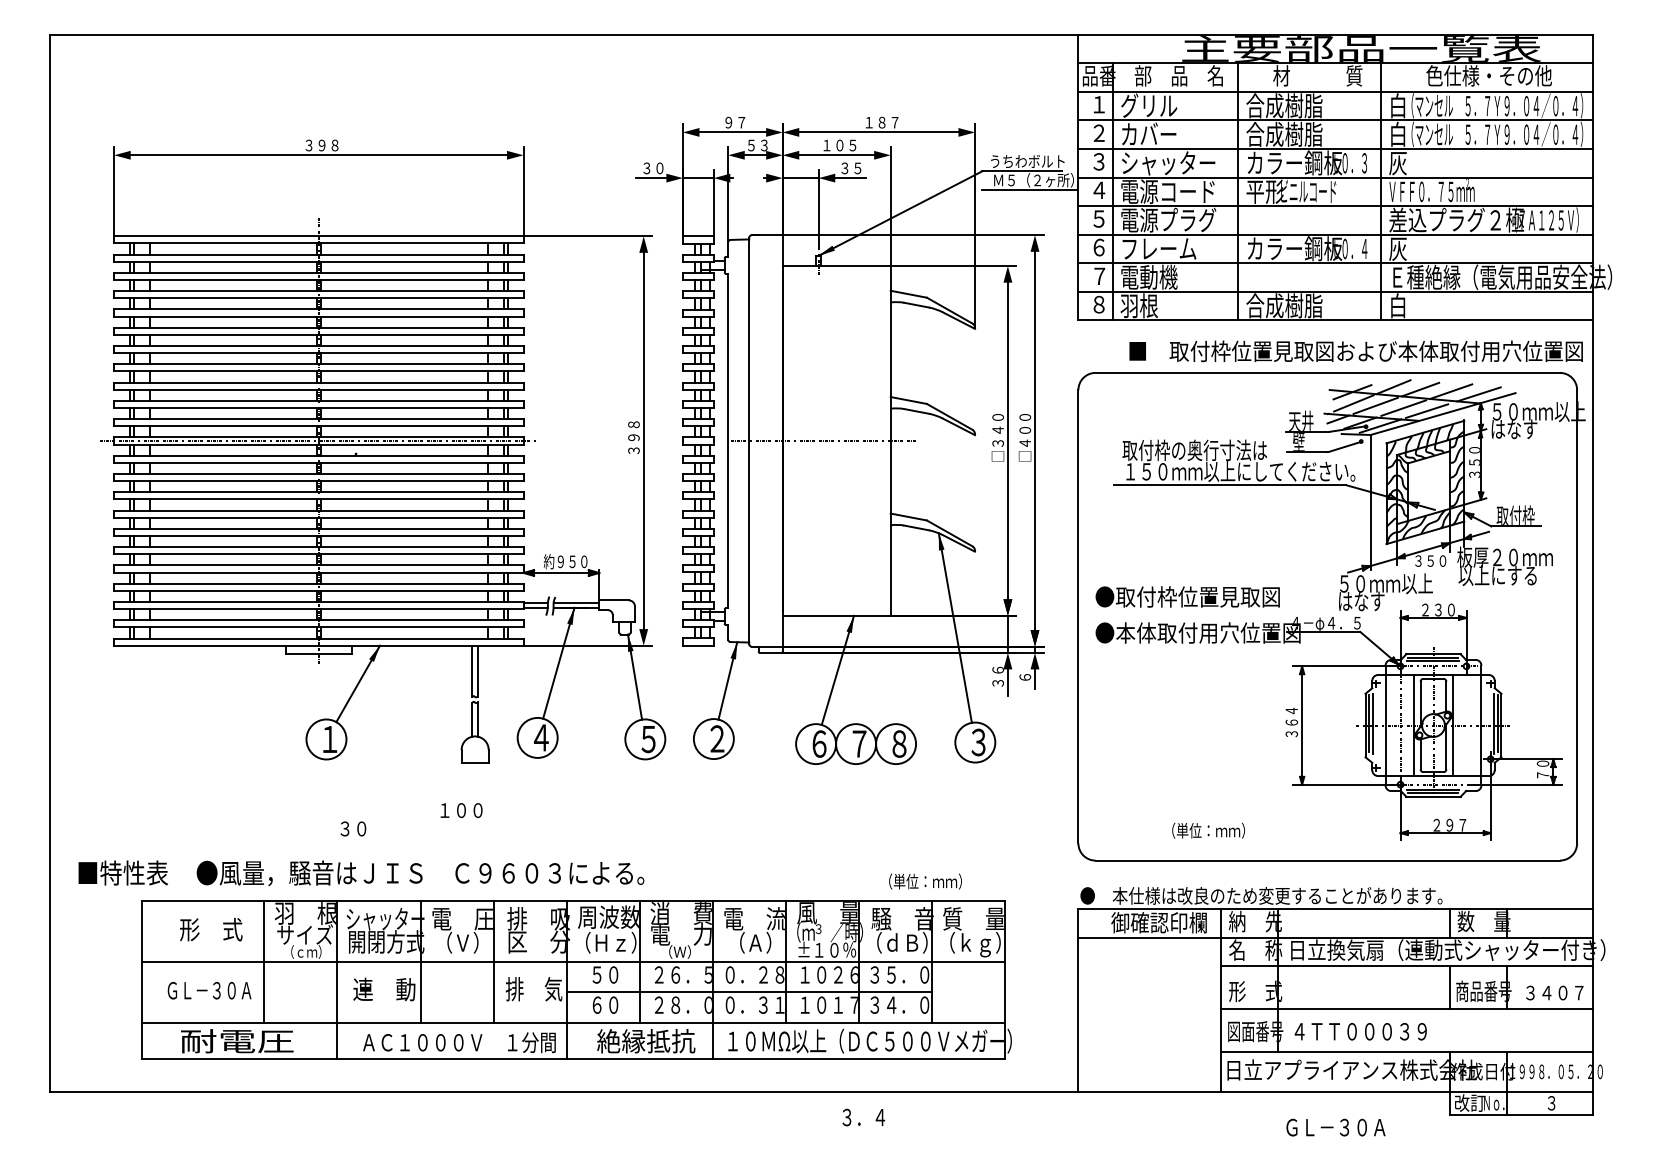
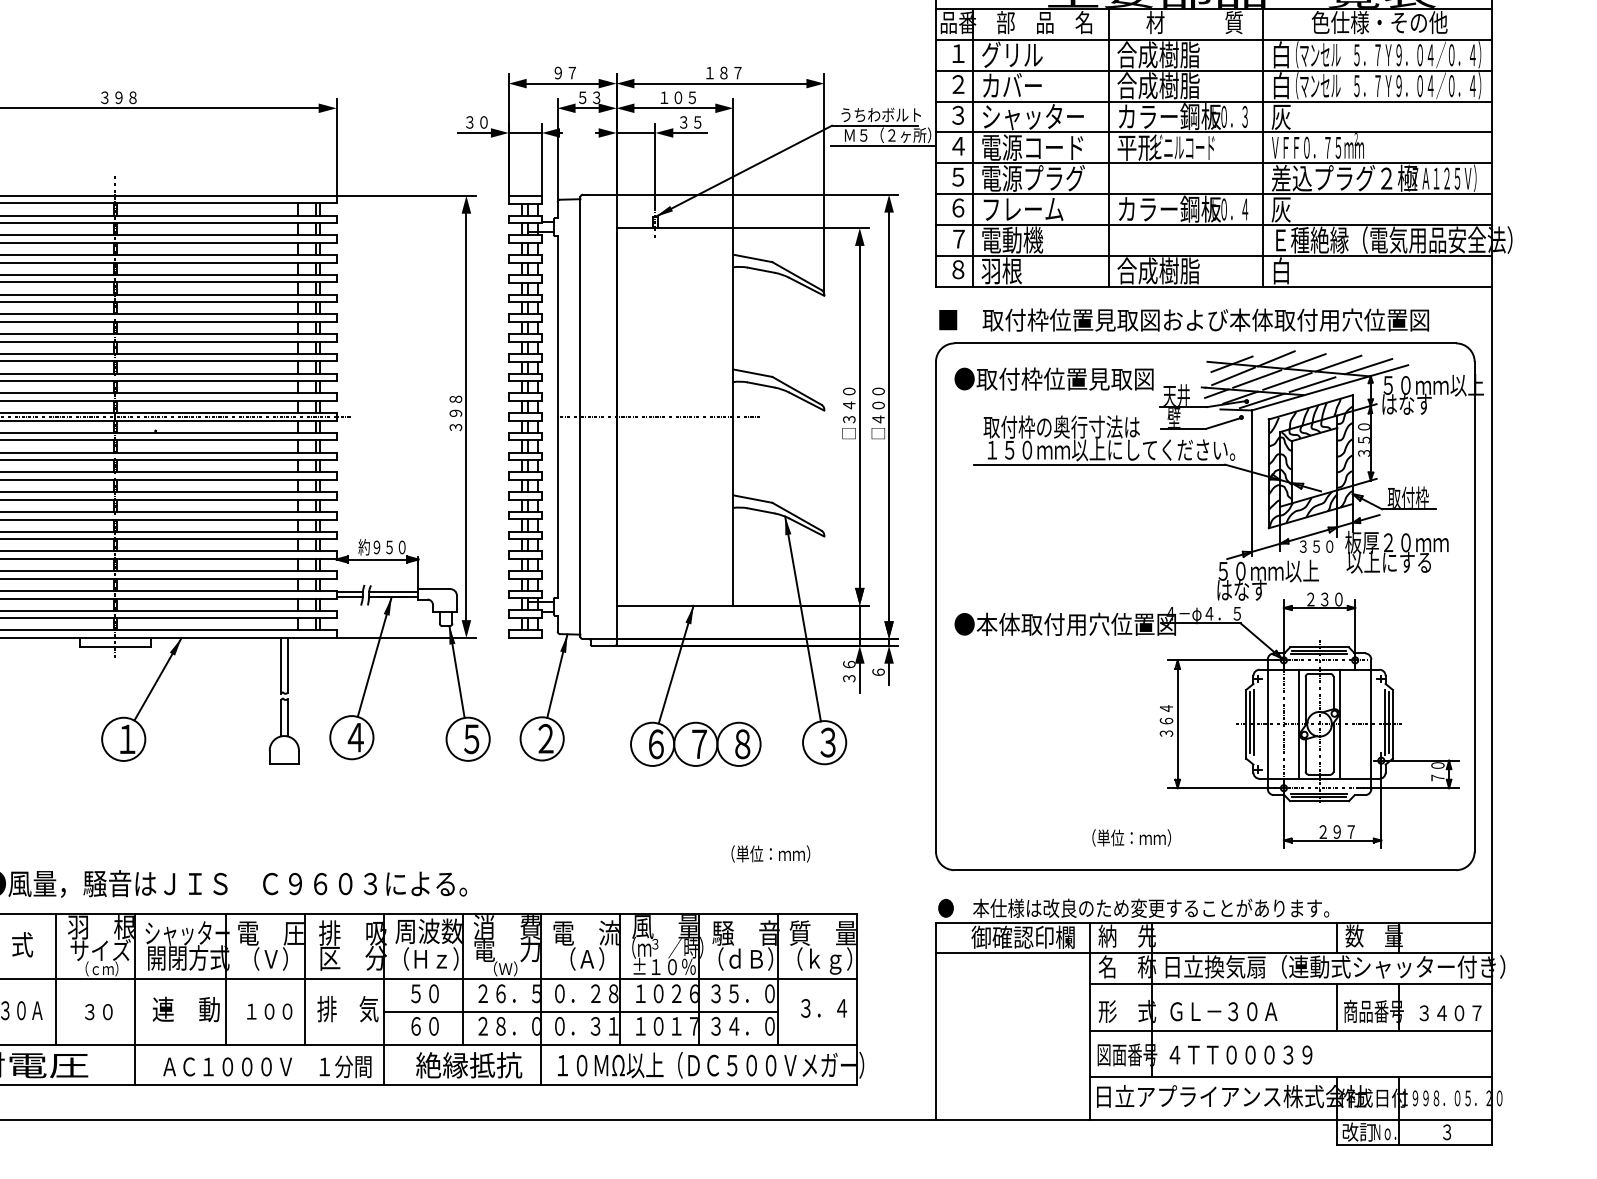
text: (1355, 351) -> (1183, 320), moved
text: (1187, 596) -> (1053, 378), moved
text: (461, 810) -> (269, 1011), moved
text: (353, 828) -> (98, 1011), moved
text: (1208, 830) -> (1131, 837), moved
text: (925, 881) -> (770, 853), moved
text: (863, 1117) -> (823, 1008), moved
text: (1335, 1127) -> (1223, 1011), moved

